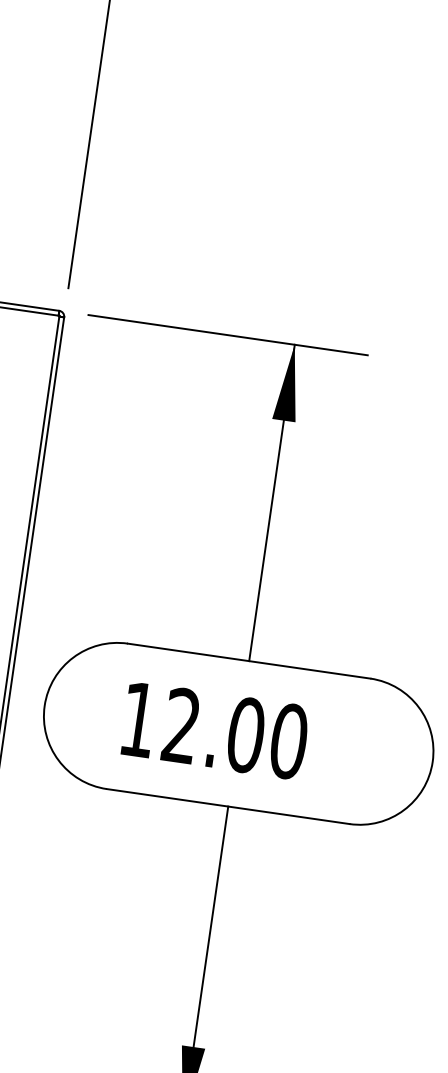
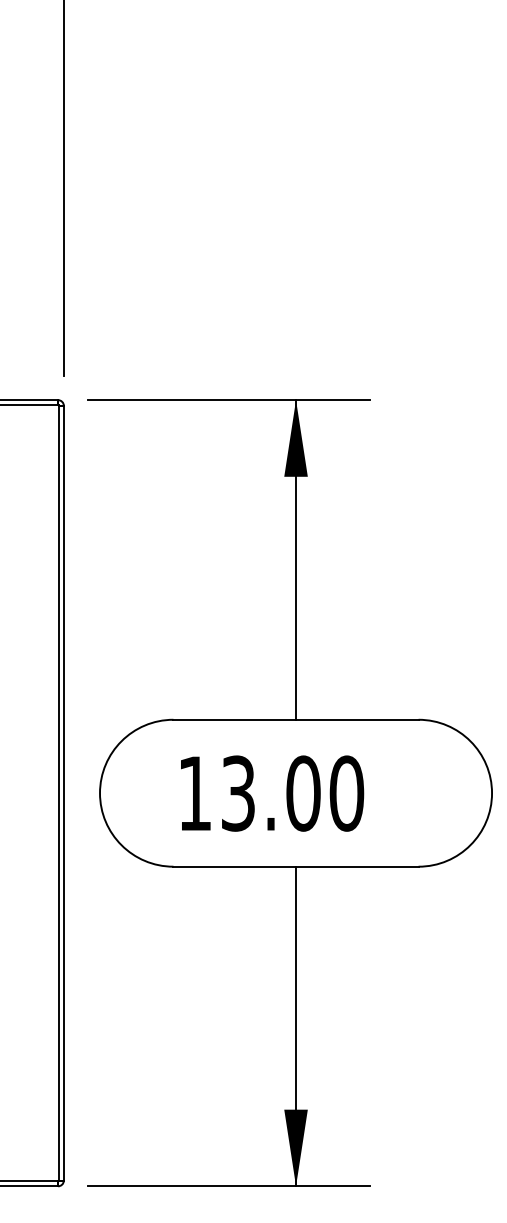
text: (180, 725) -> (237, 793), 12.00 -> 13.00

